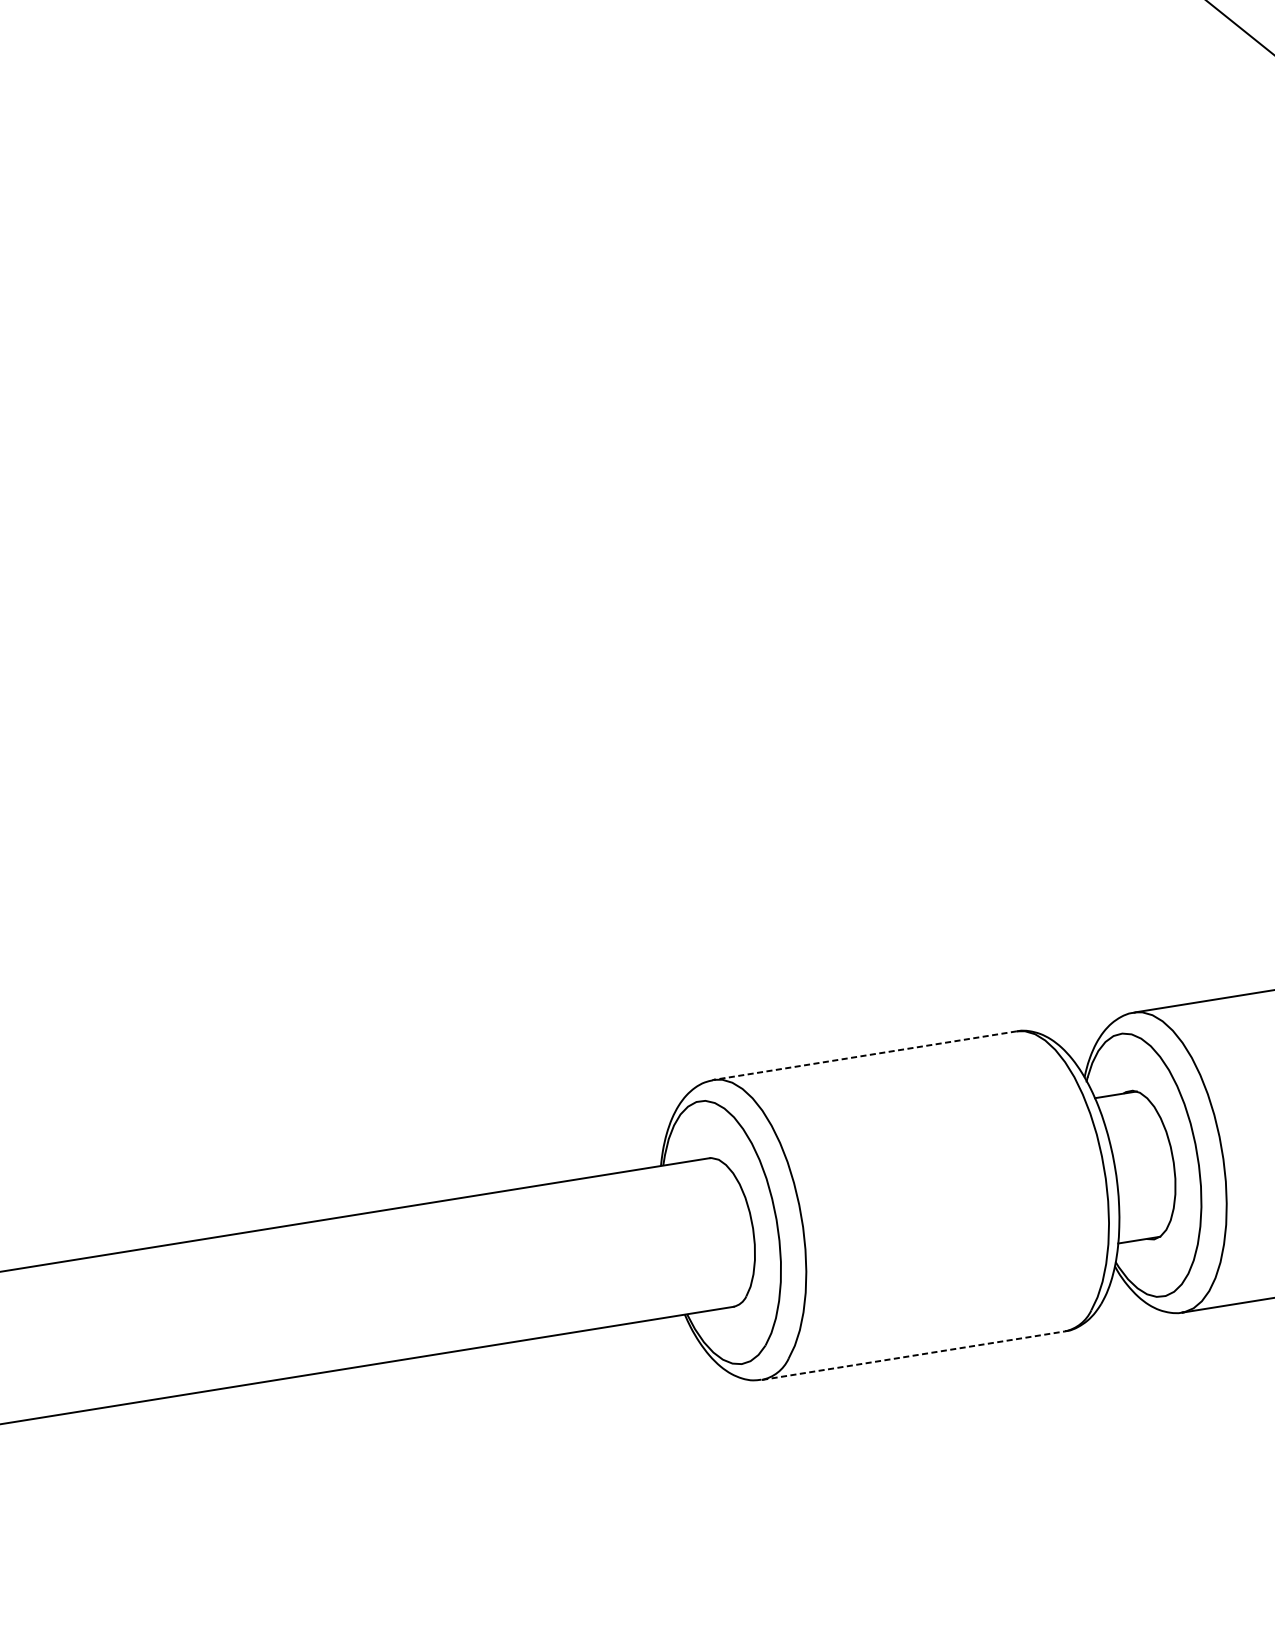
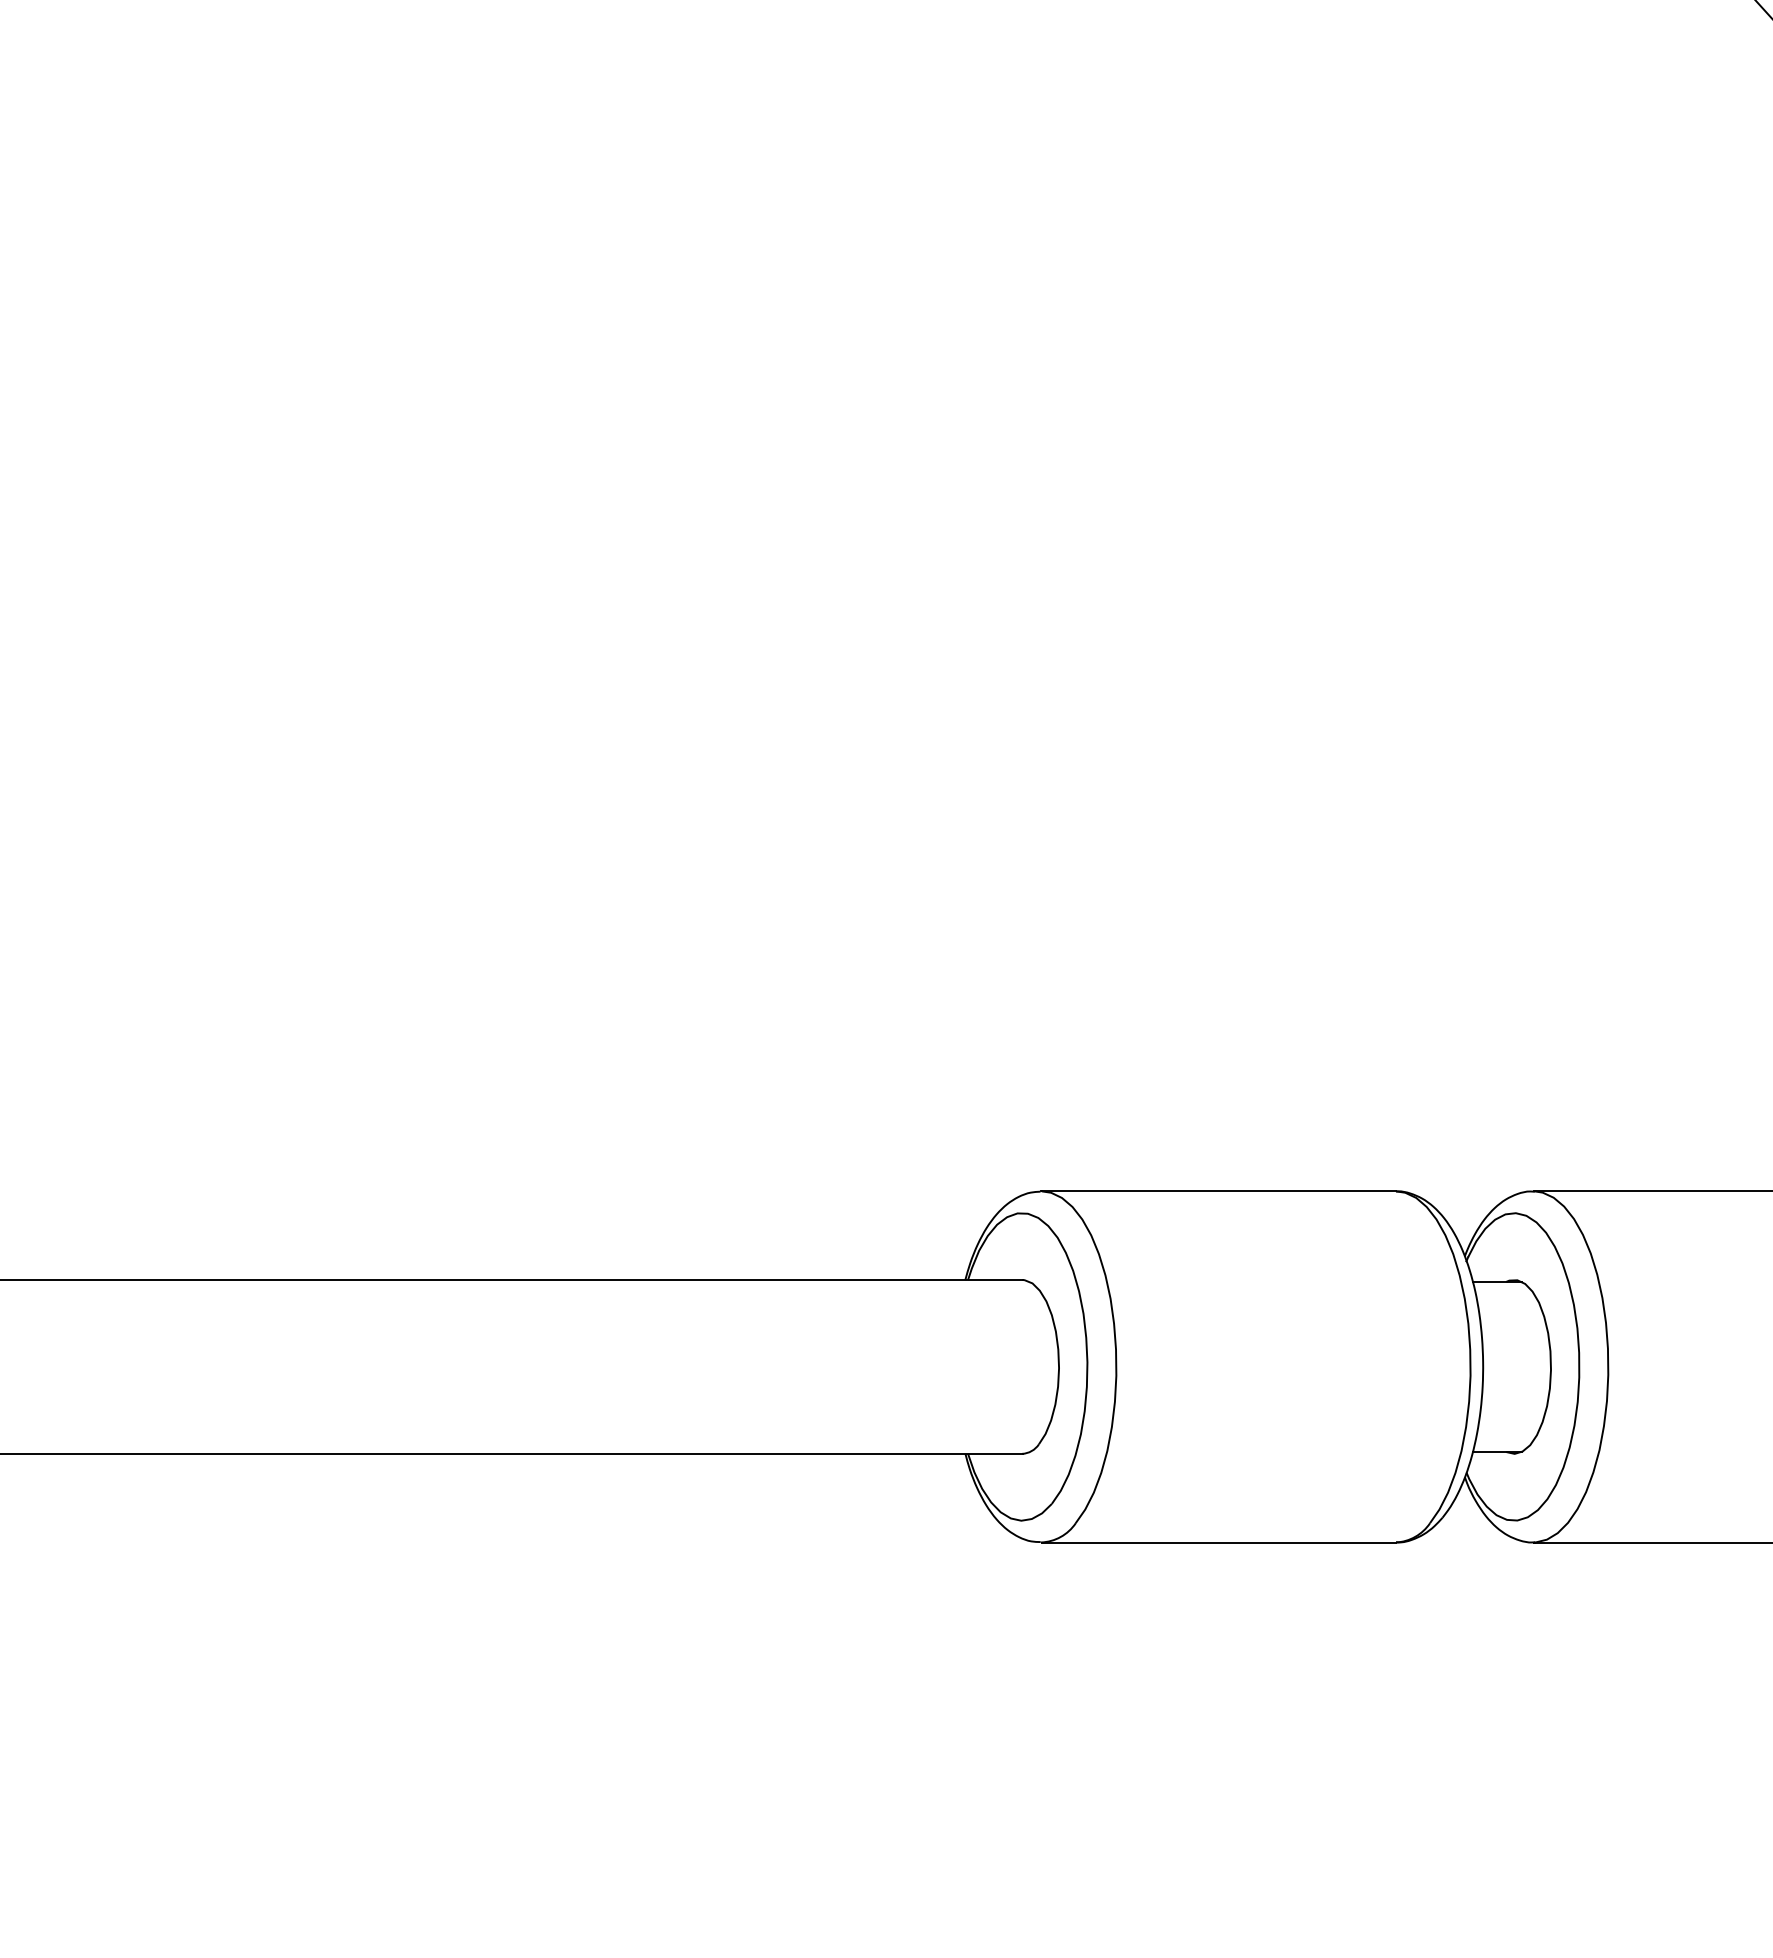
line: (865, 1055) -> (1218, 1191), dashed -> solid
line: (914, 1355) -> (1219, 1542), dashed -> solid

